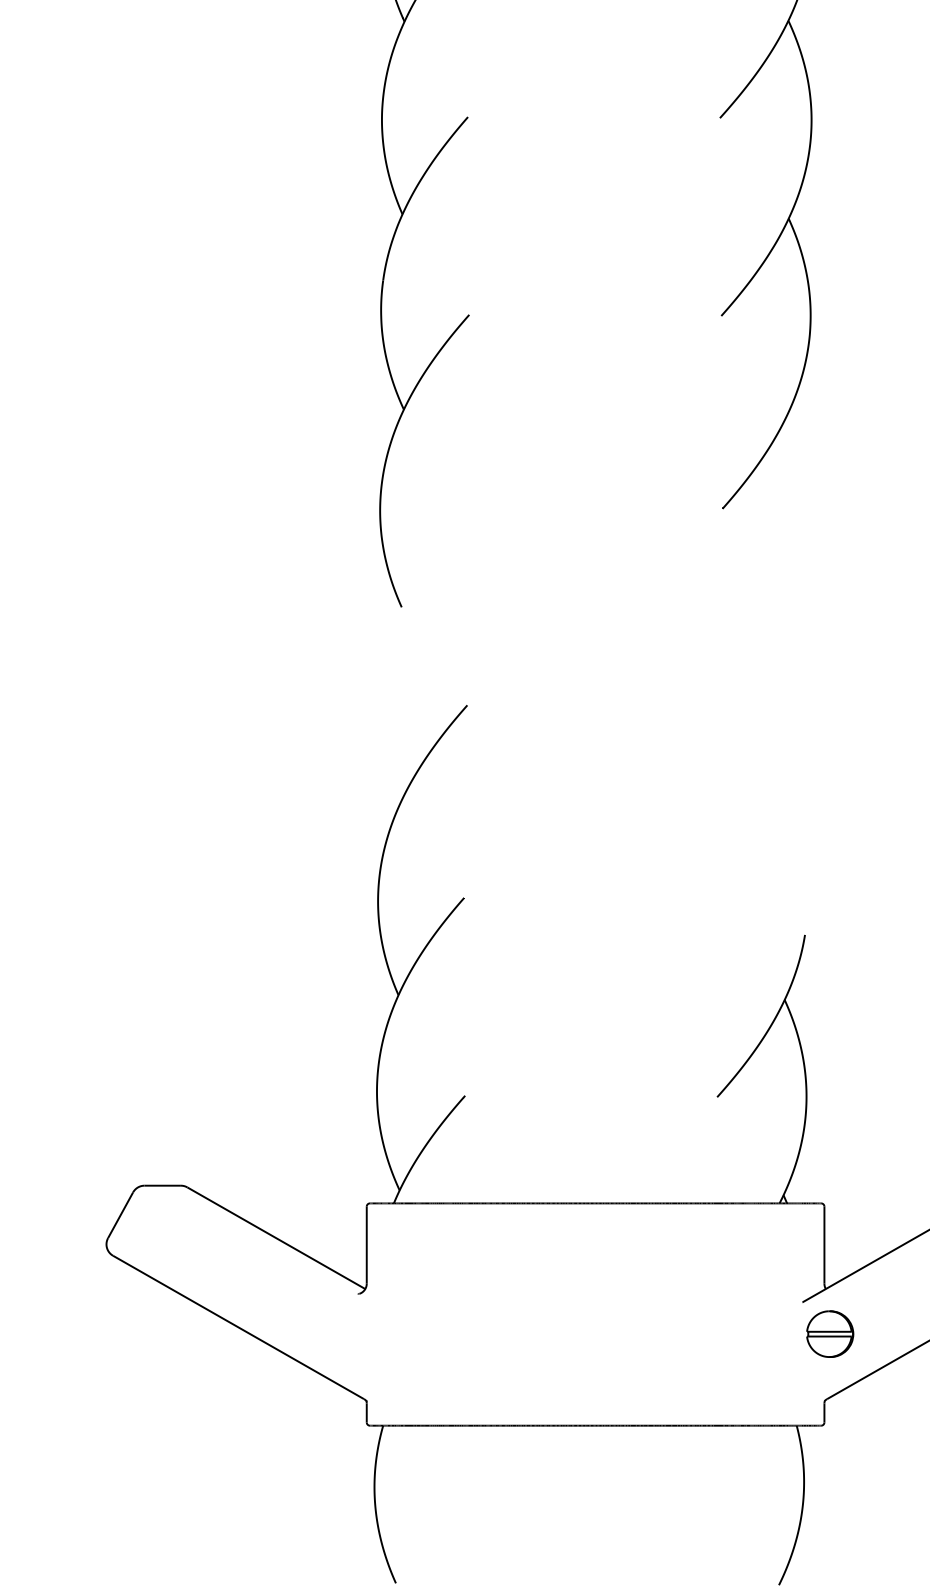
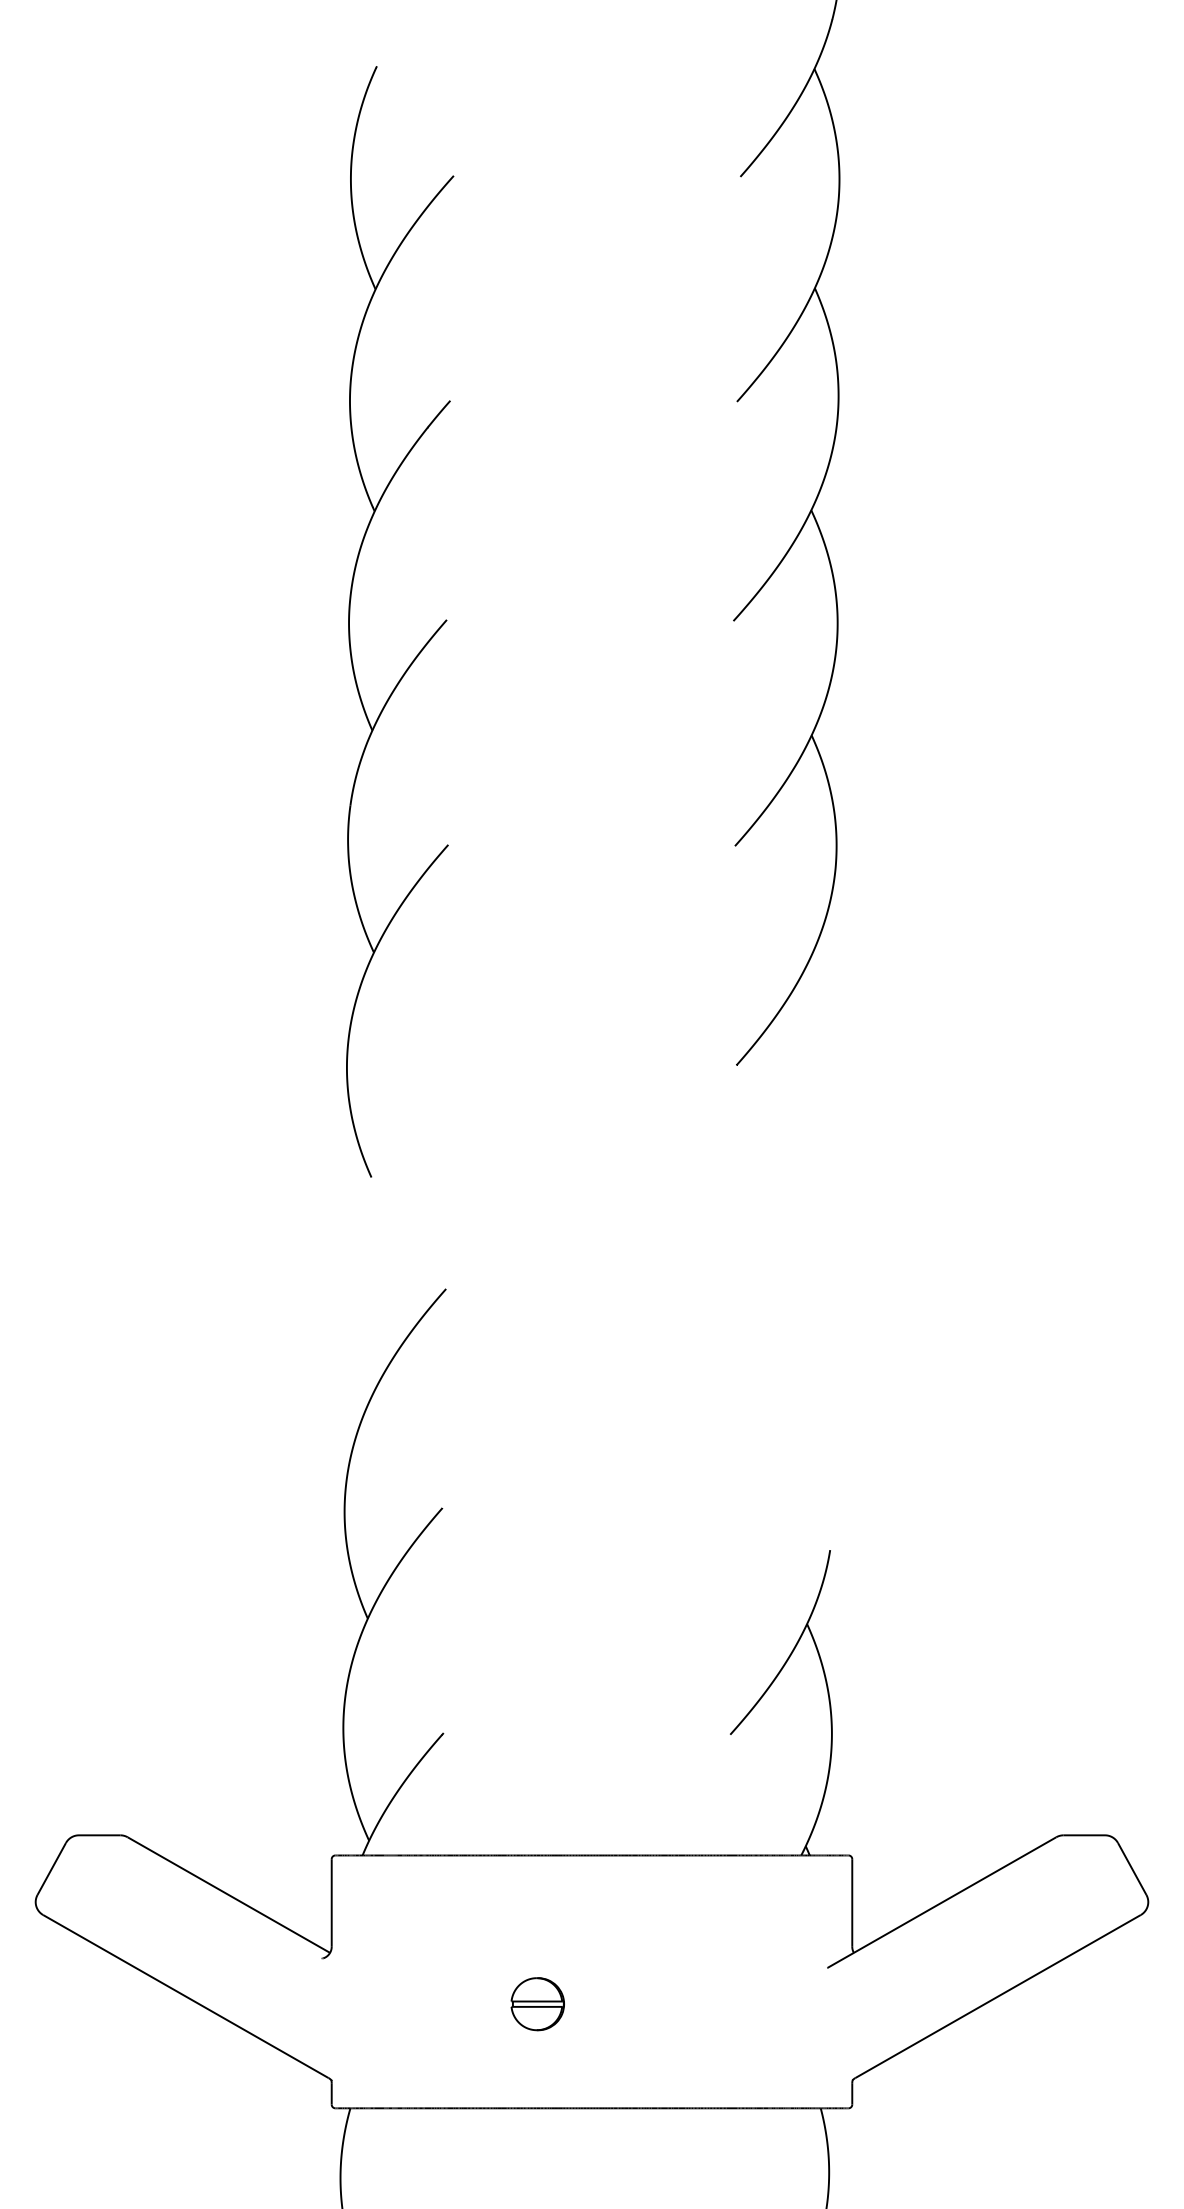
part: (829, 1334) -> (537, 2004), moved

